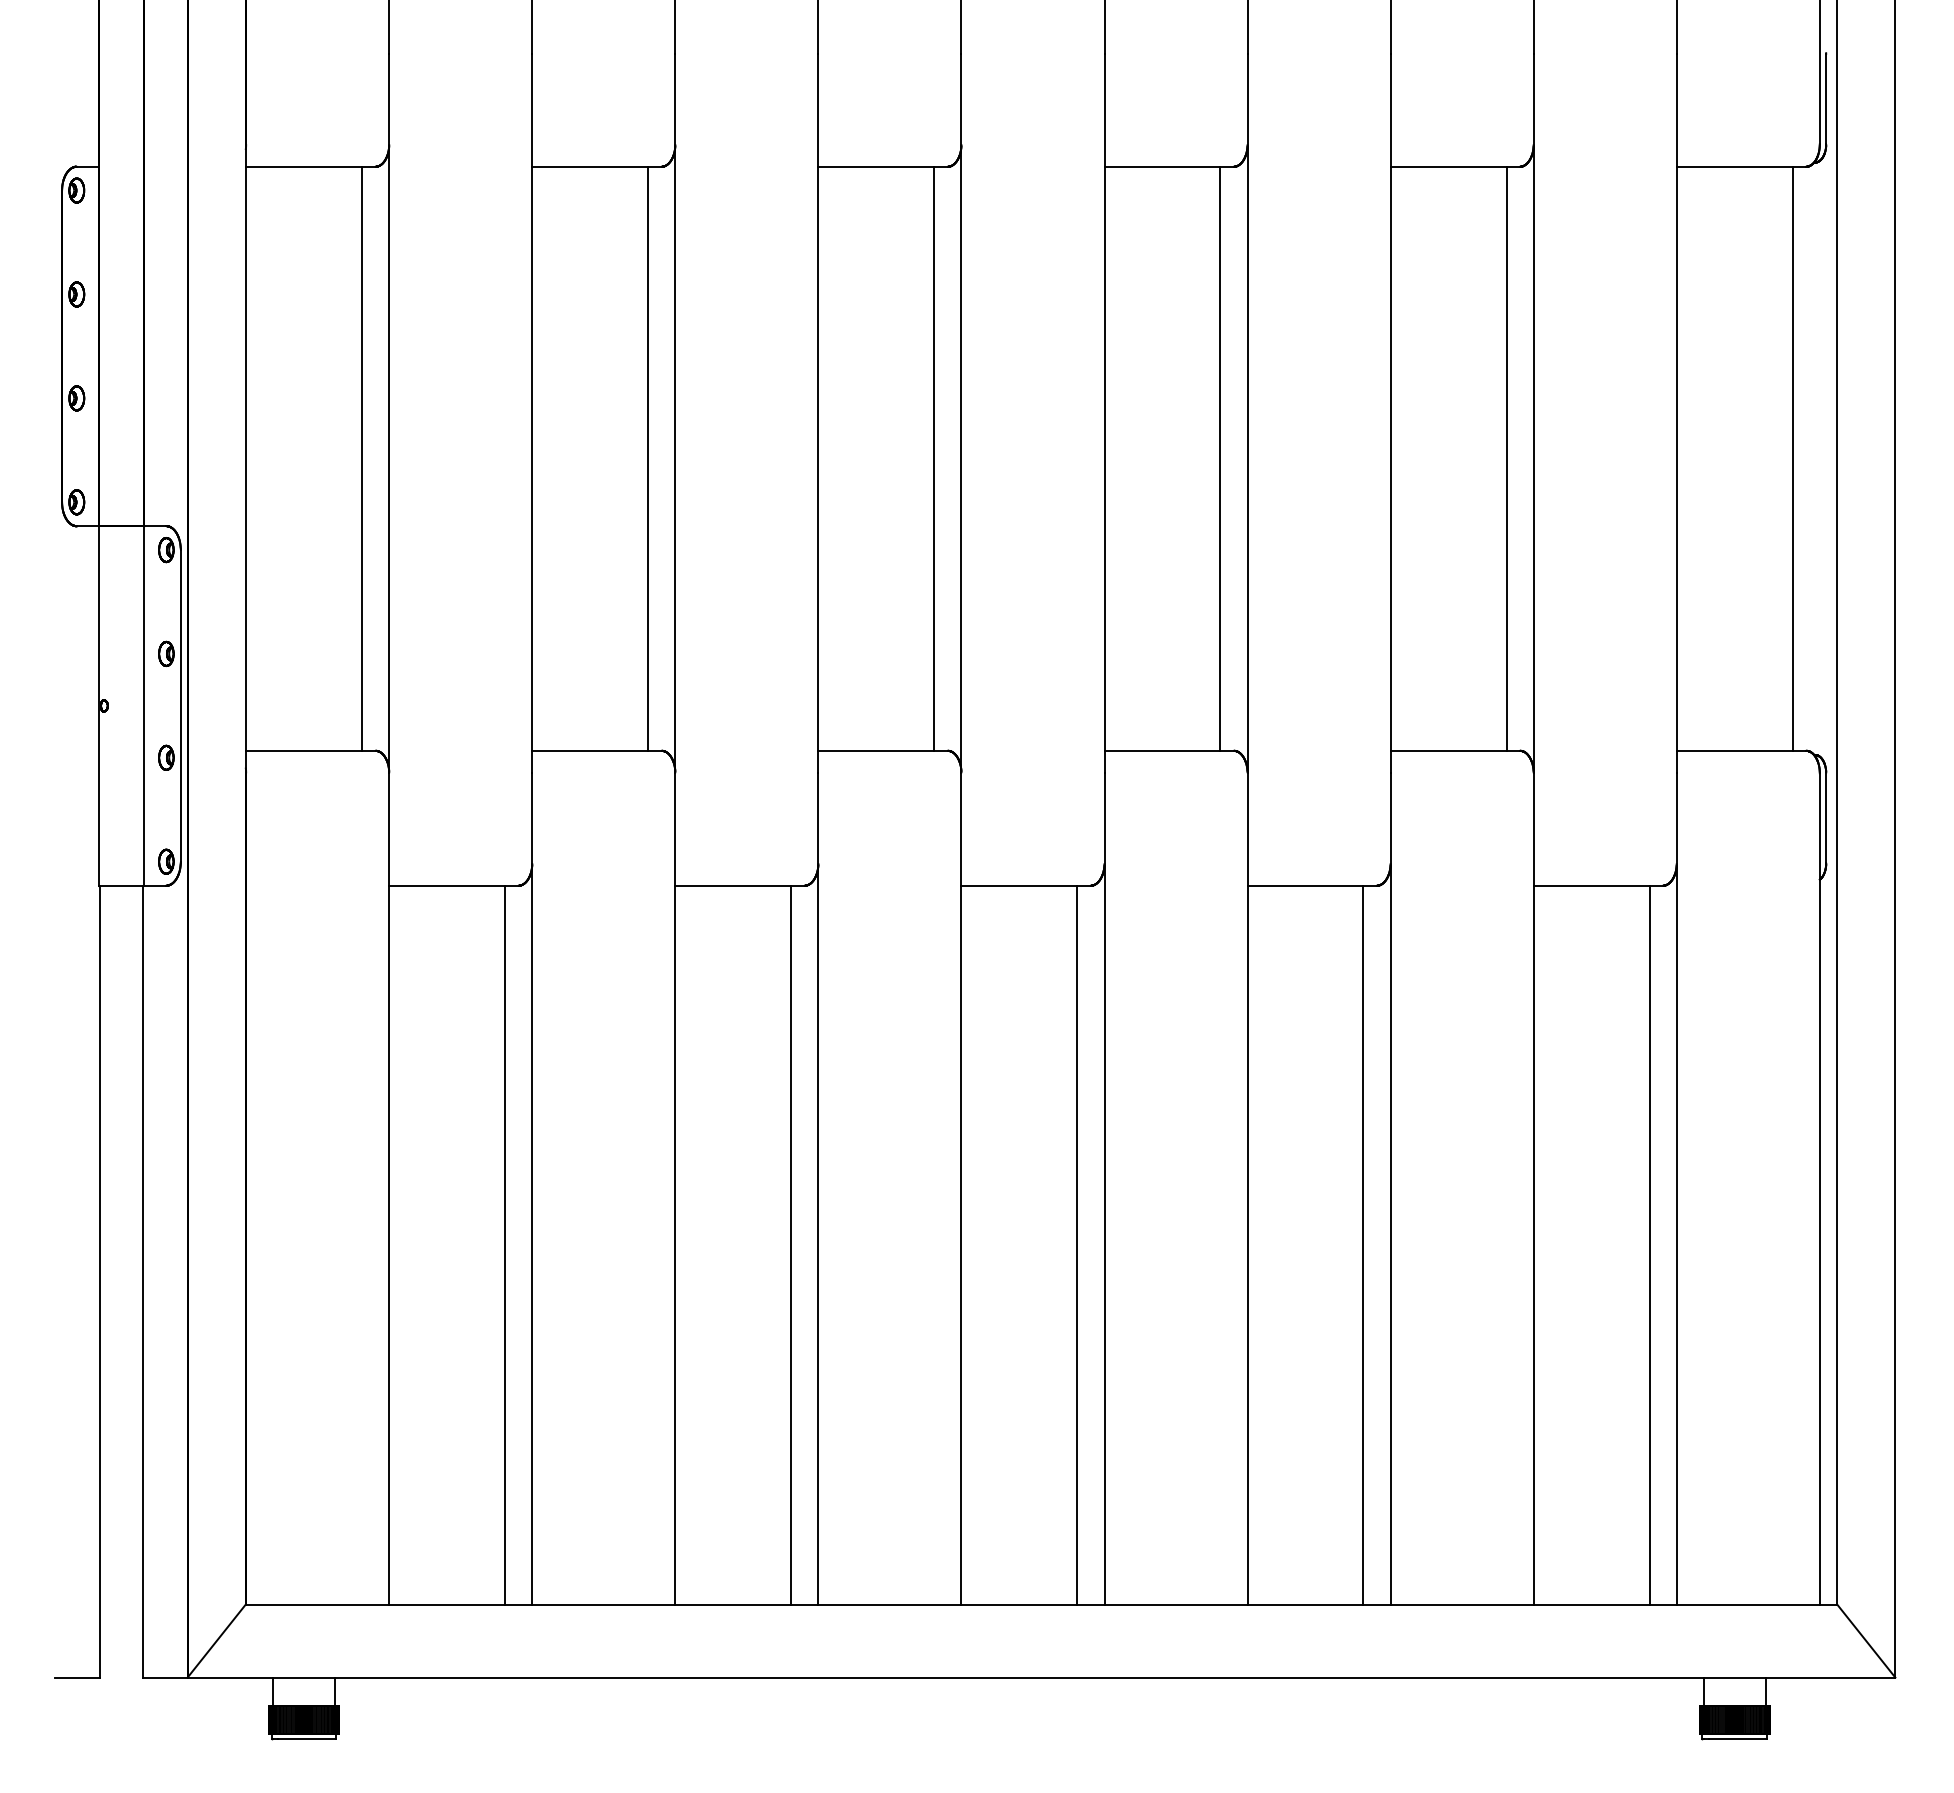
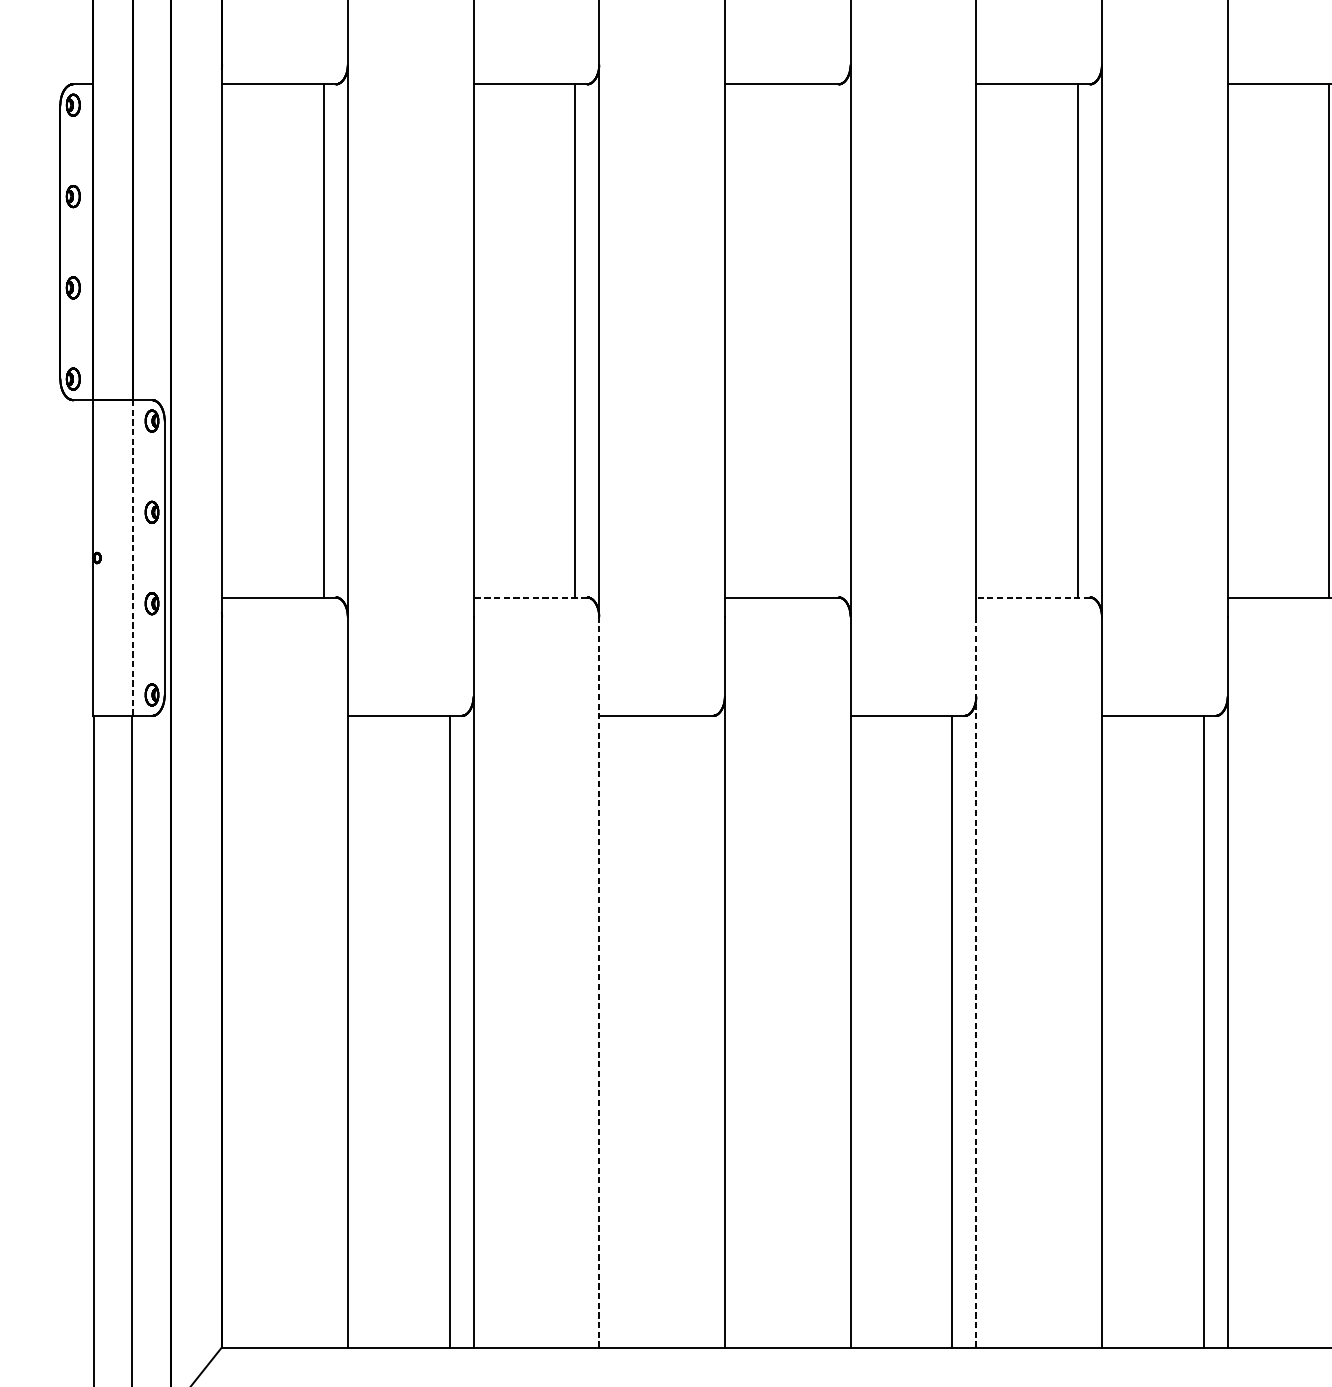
line: (934, 458) -> (826, 340), removed
line: (144, 705) -> (132, 557), solid -> dashed
line: (597, 750) -> (530, 597), solid -> dashed
line: (1169, 750) -> (1033, 597), solid -> dashed
line: (675, 1188) -> (599, 982), solid -> dashed
line: (1104, 1188) -> (976, 982), solid -> dashed
line: (791, 1244) -> (701, 1031), removed

